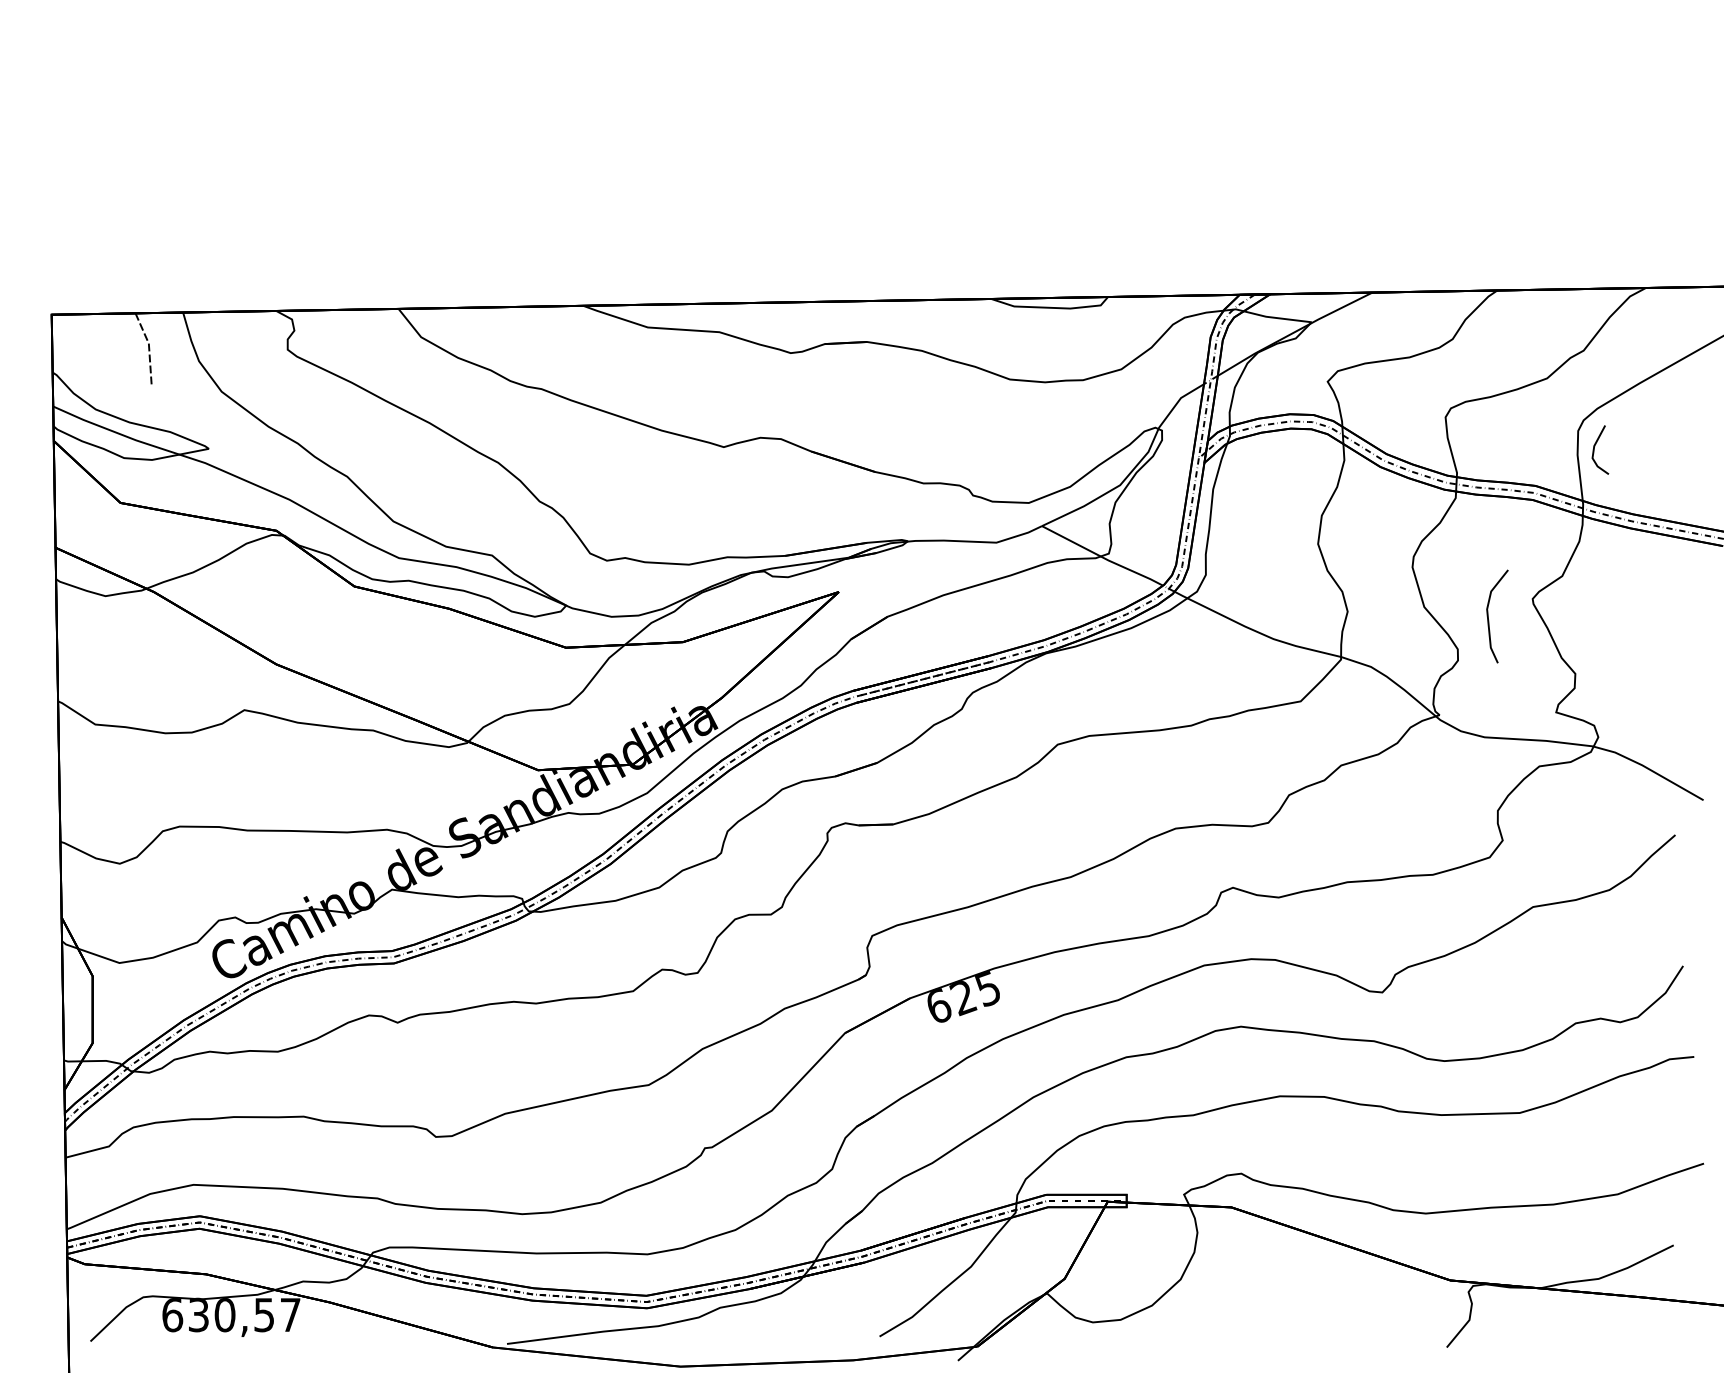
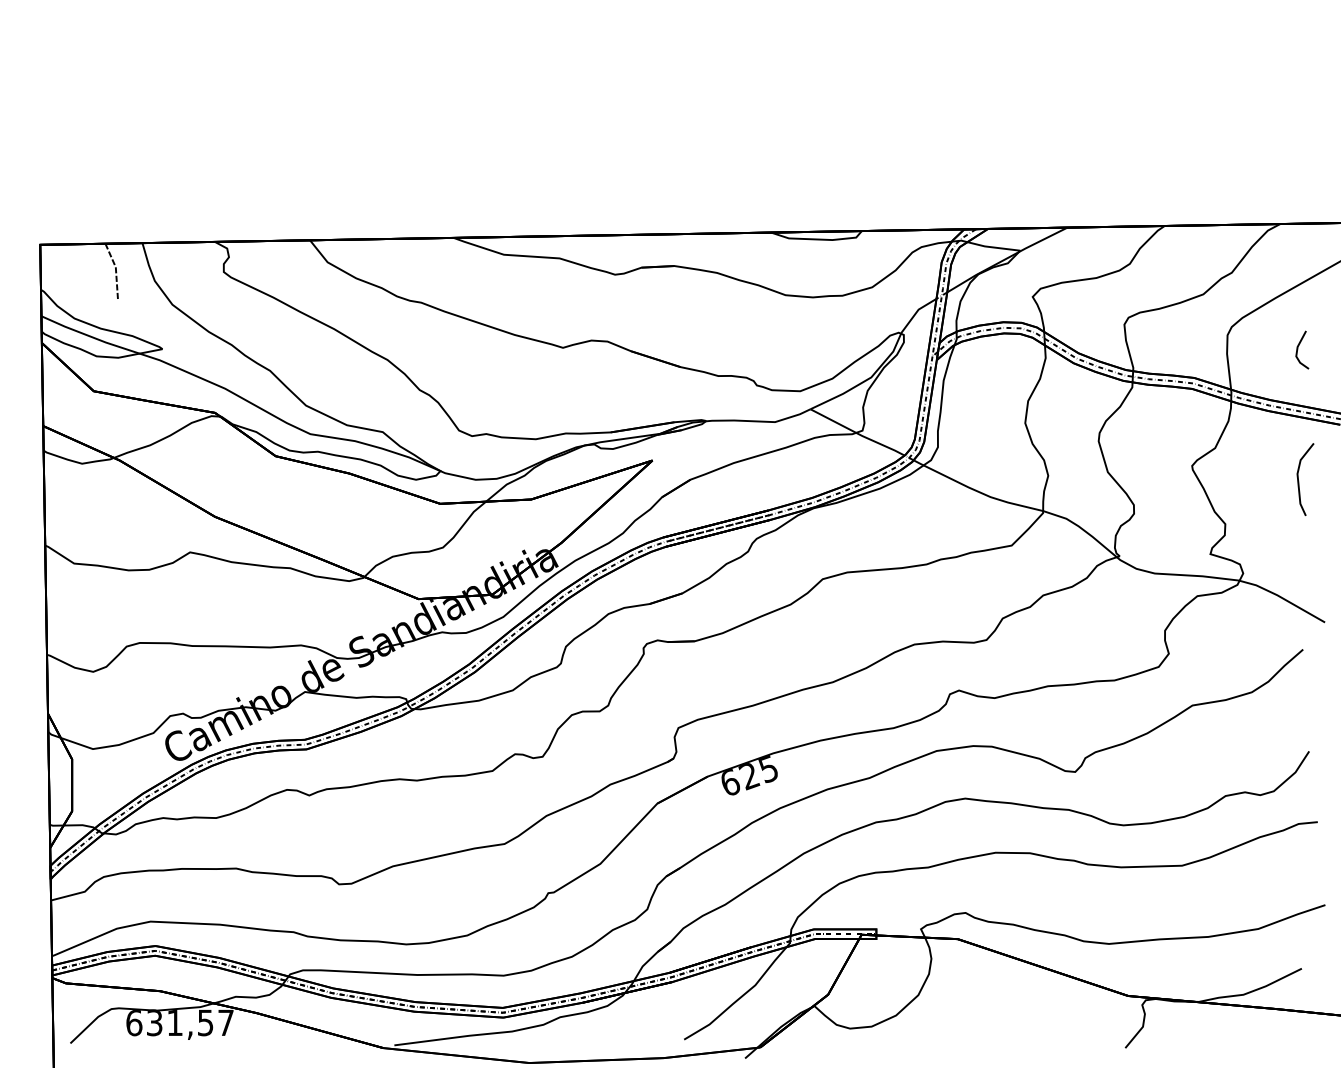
line: (1595, 446) -> (1298, 347), moved
line: (1489, 620) -> (1299, 482), moved
text: (224, 1315) -> (174, 1023), 630,57 -> 631,57

